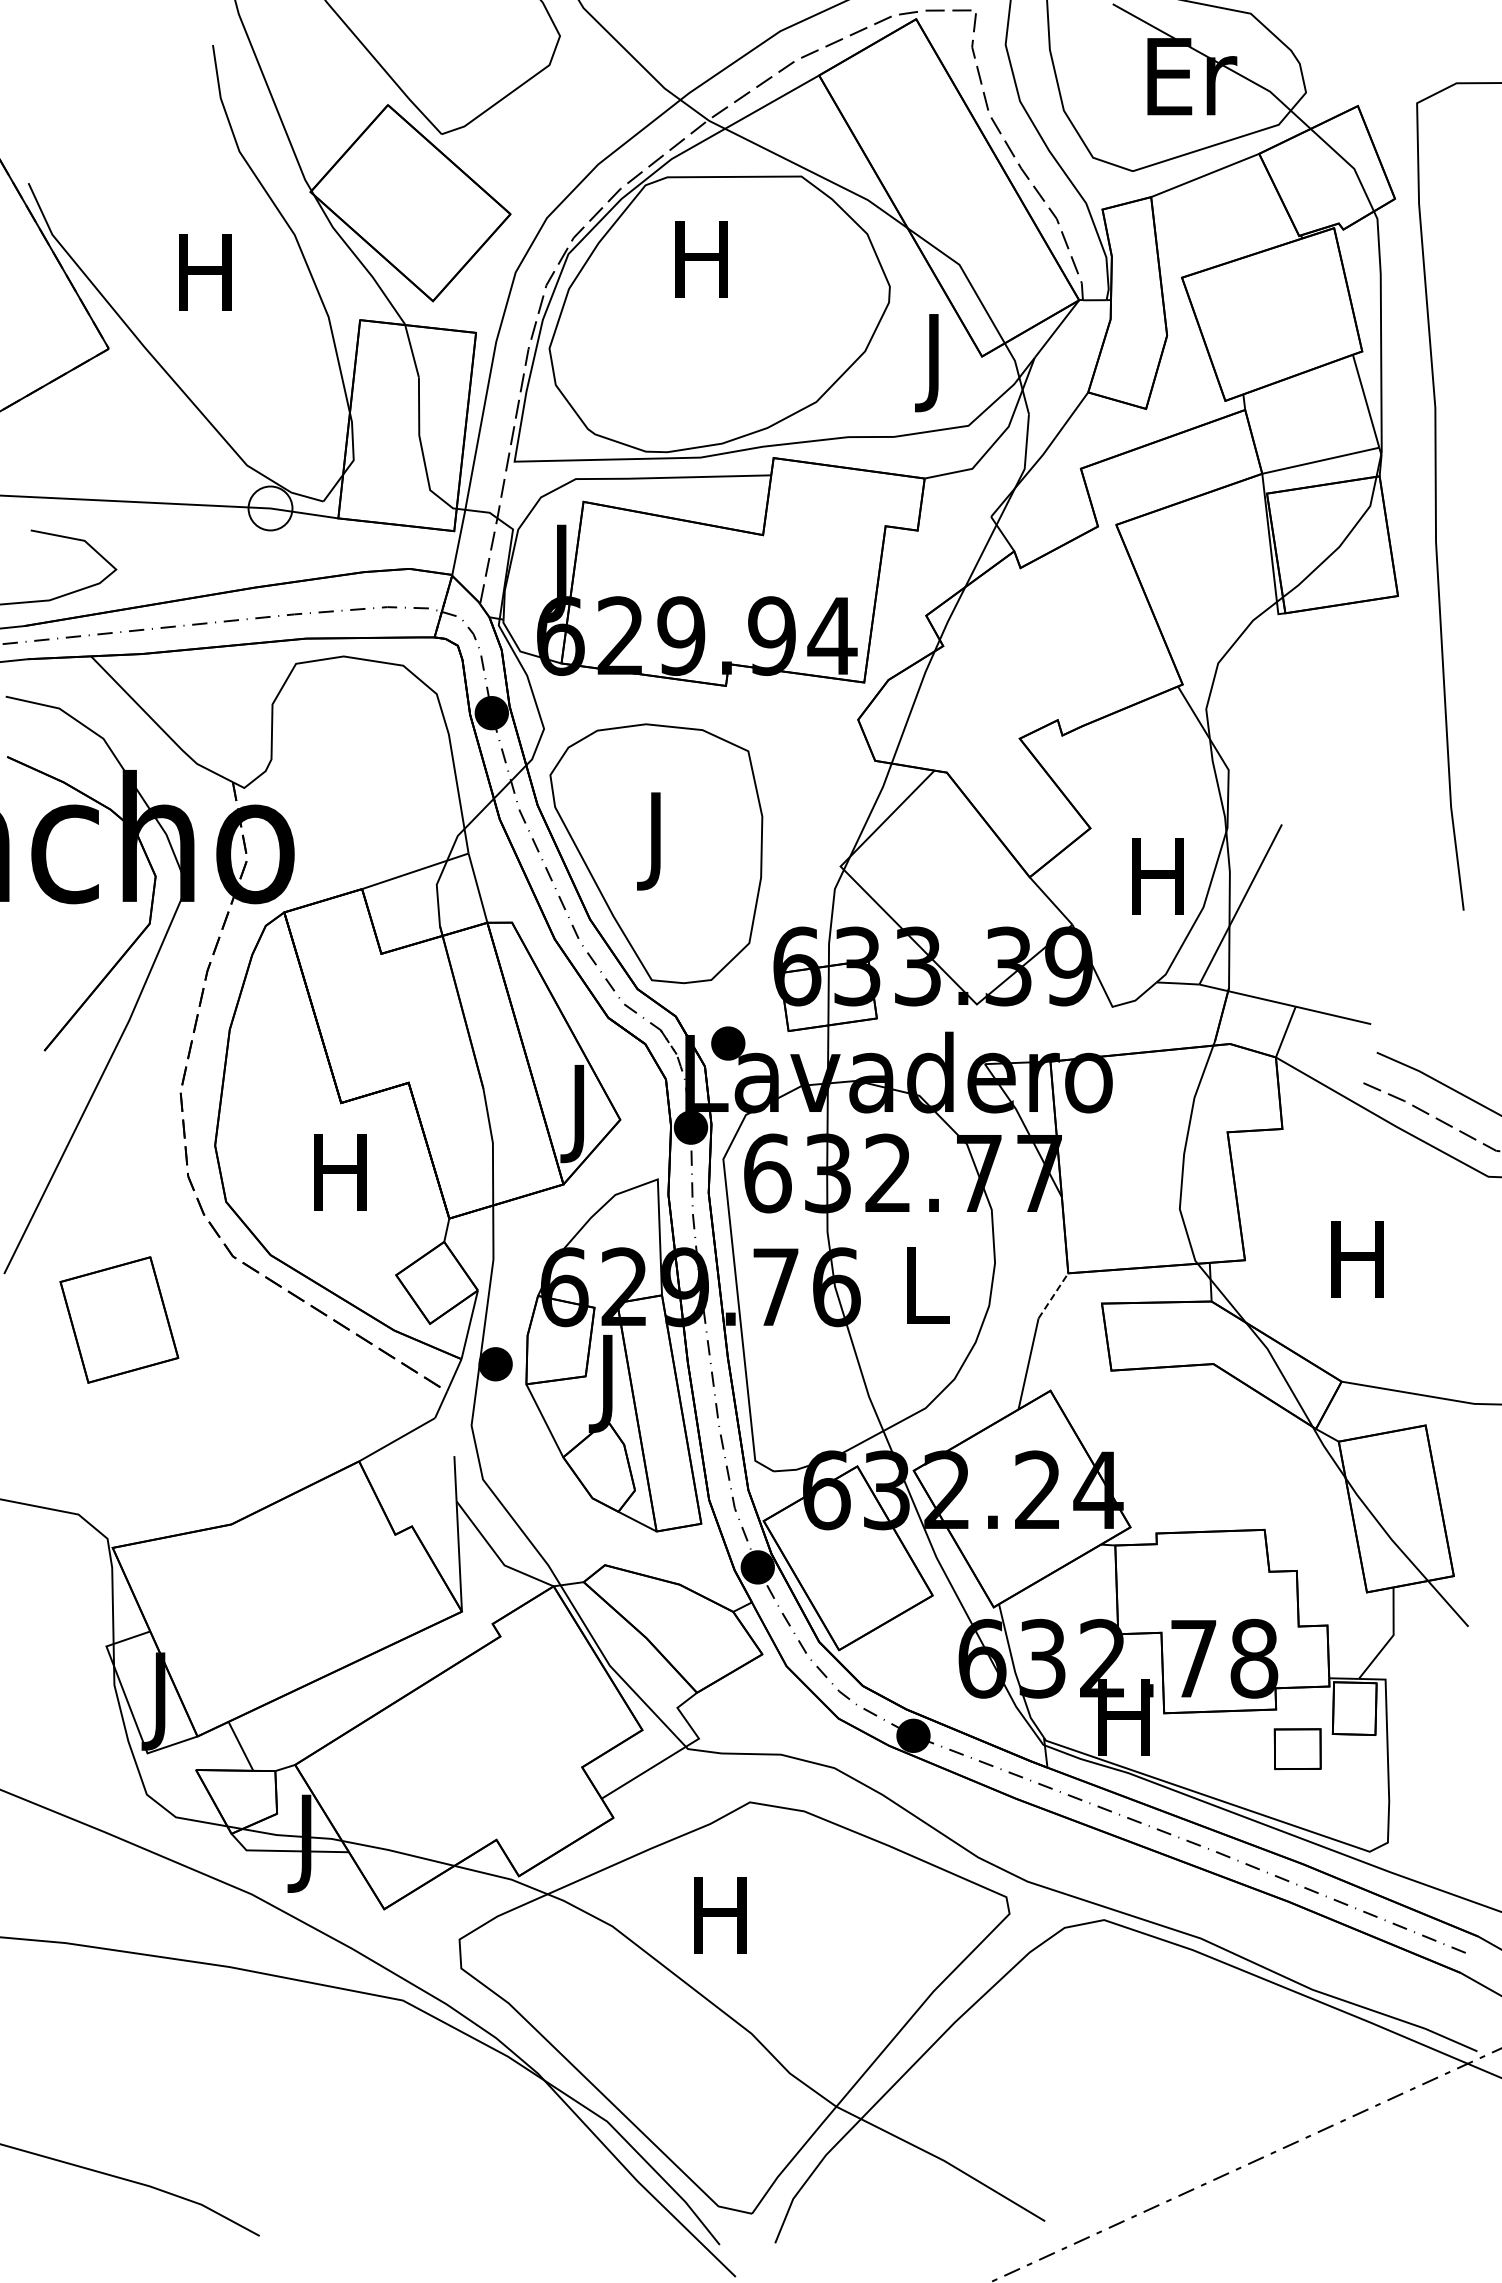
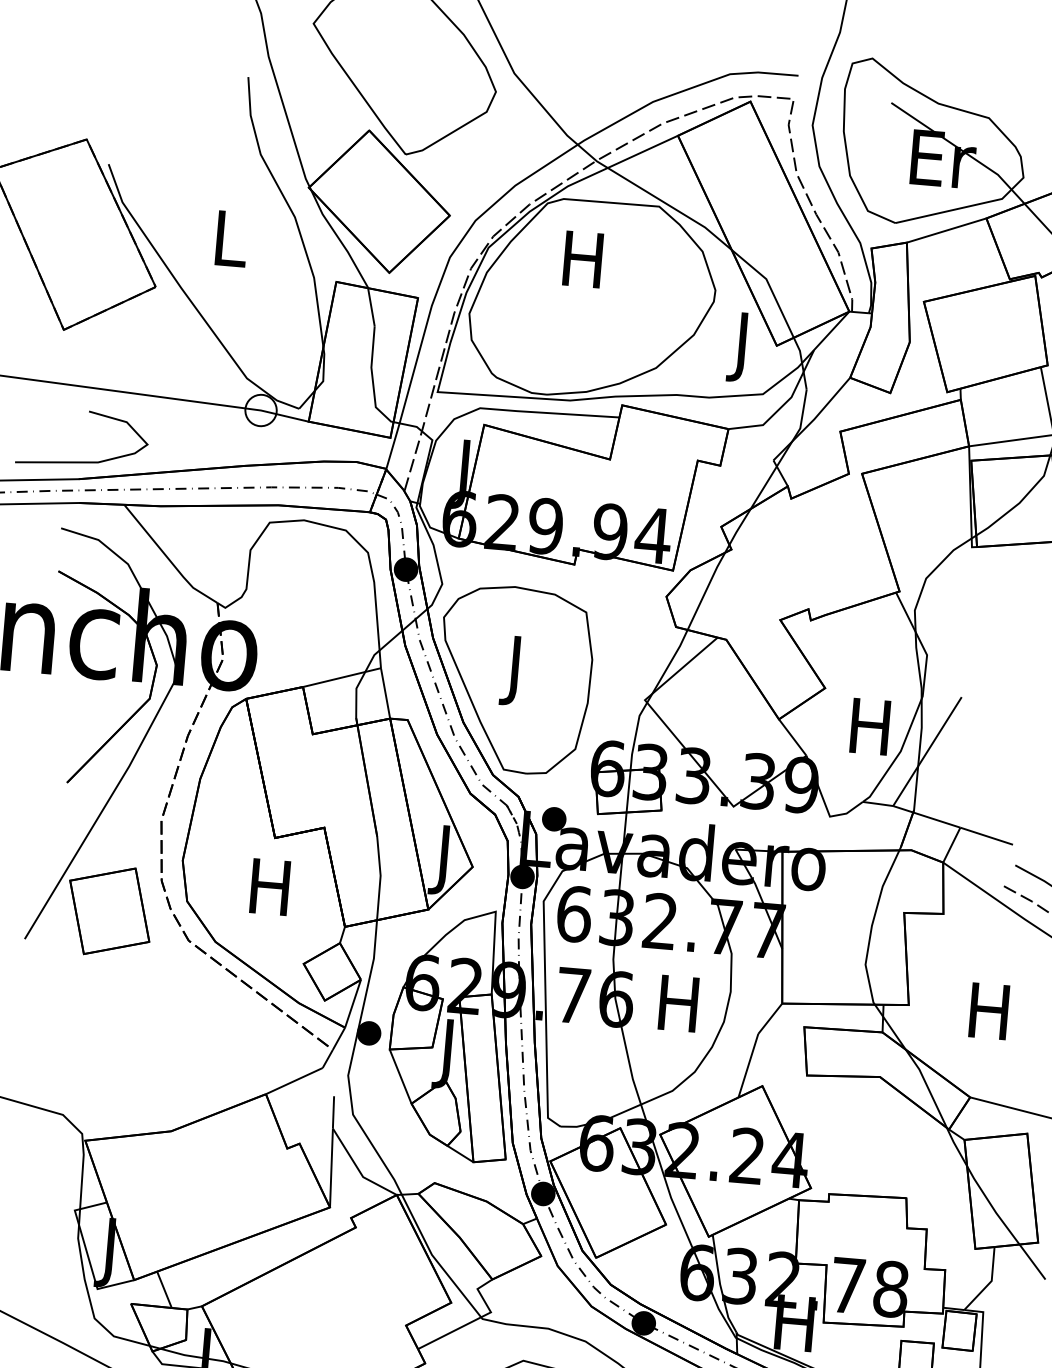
text: (205, 272) -> (229, 238), H -> L
text: (923, 1285) -> (678, 1003), L -> H
line: (1053, 1295) -> (770, 1018), dashed -> solid
part: (119, 1319) -> (109, 910), moved

